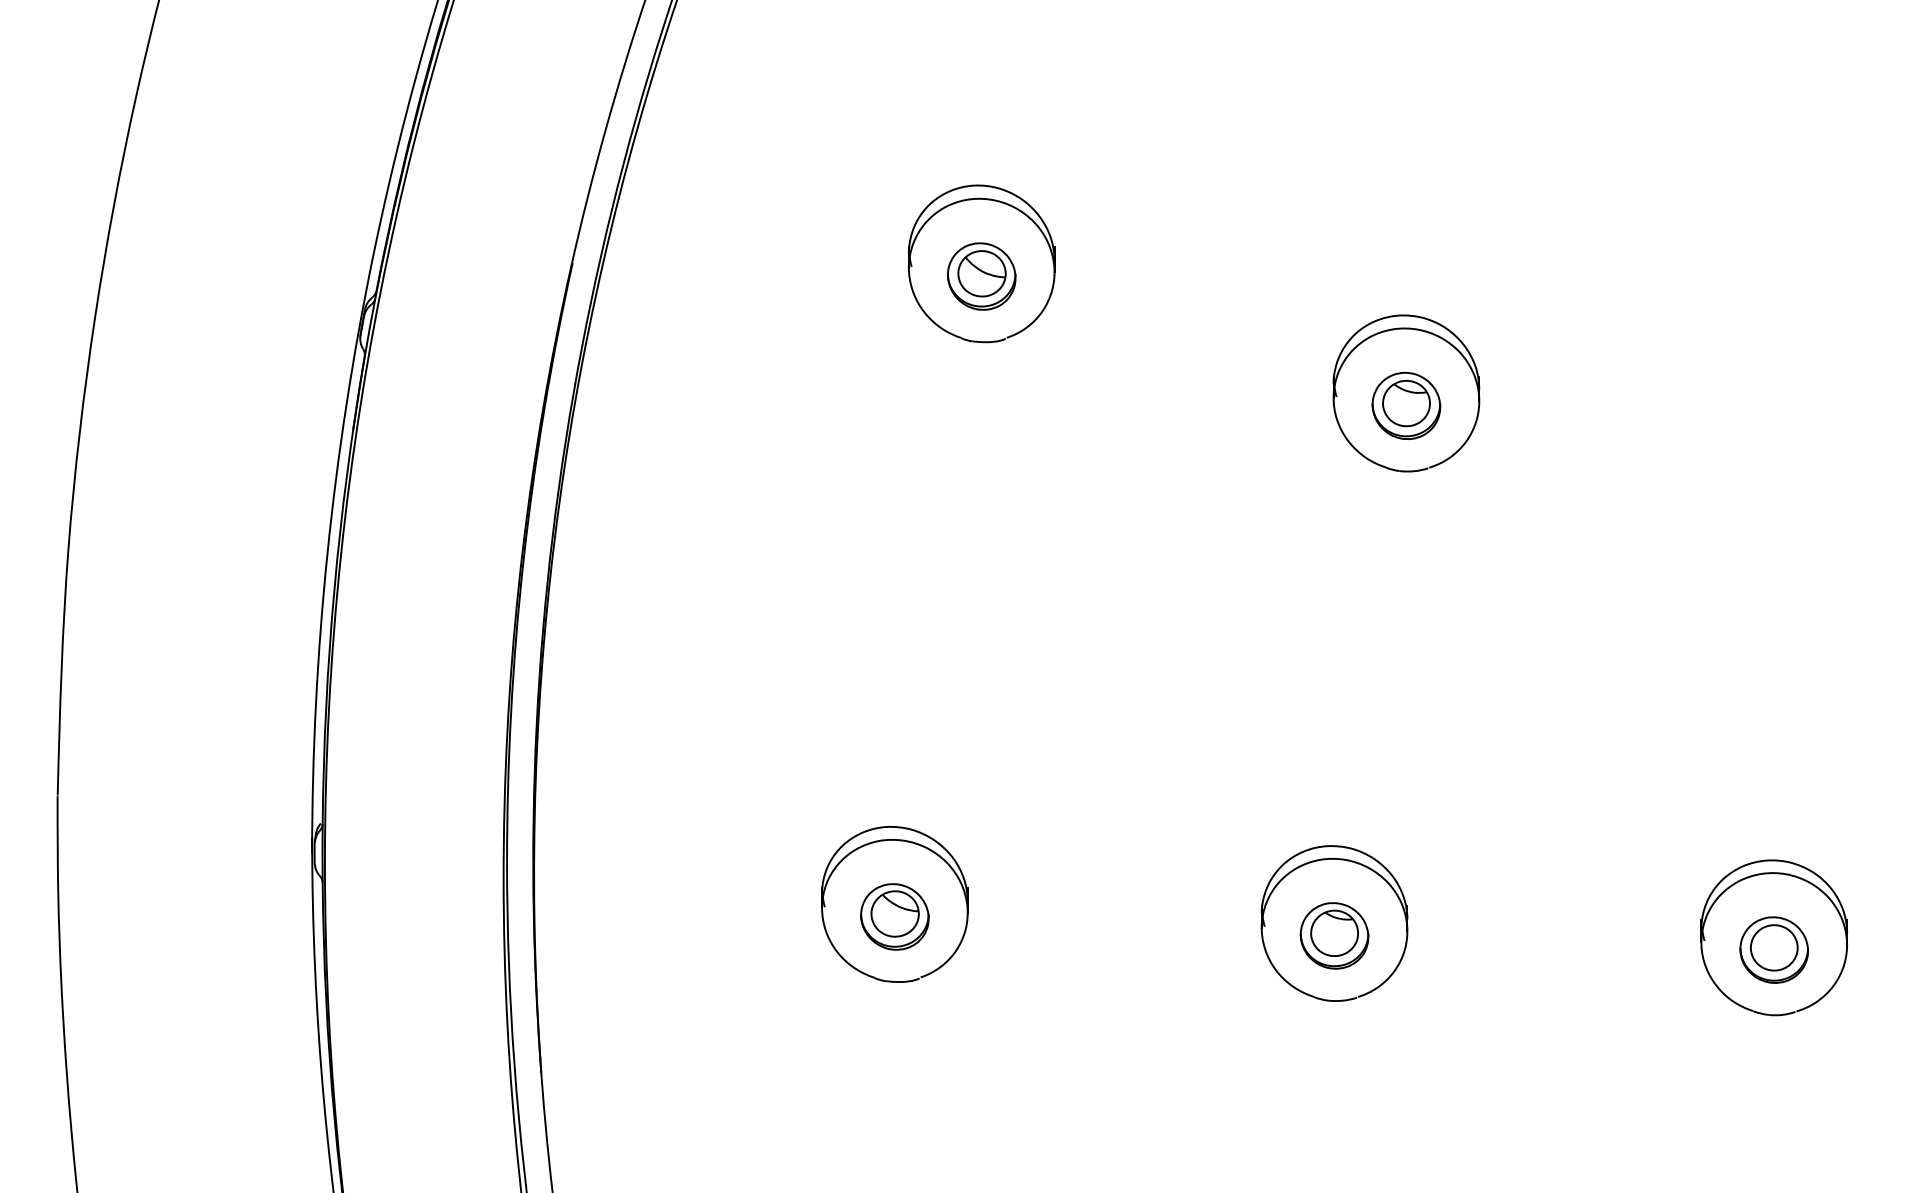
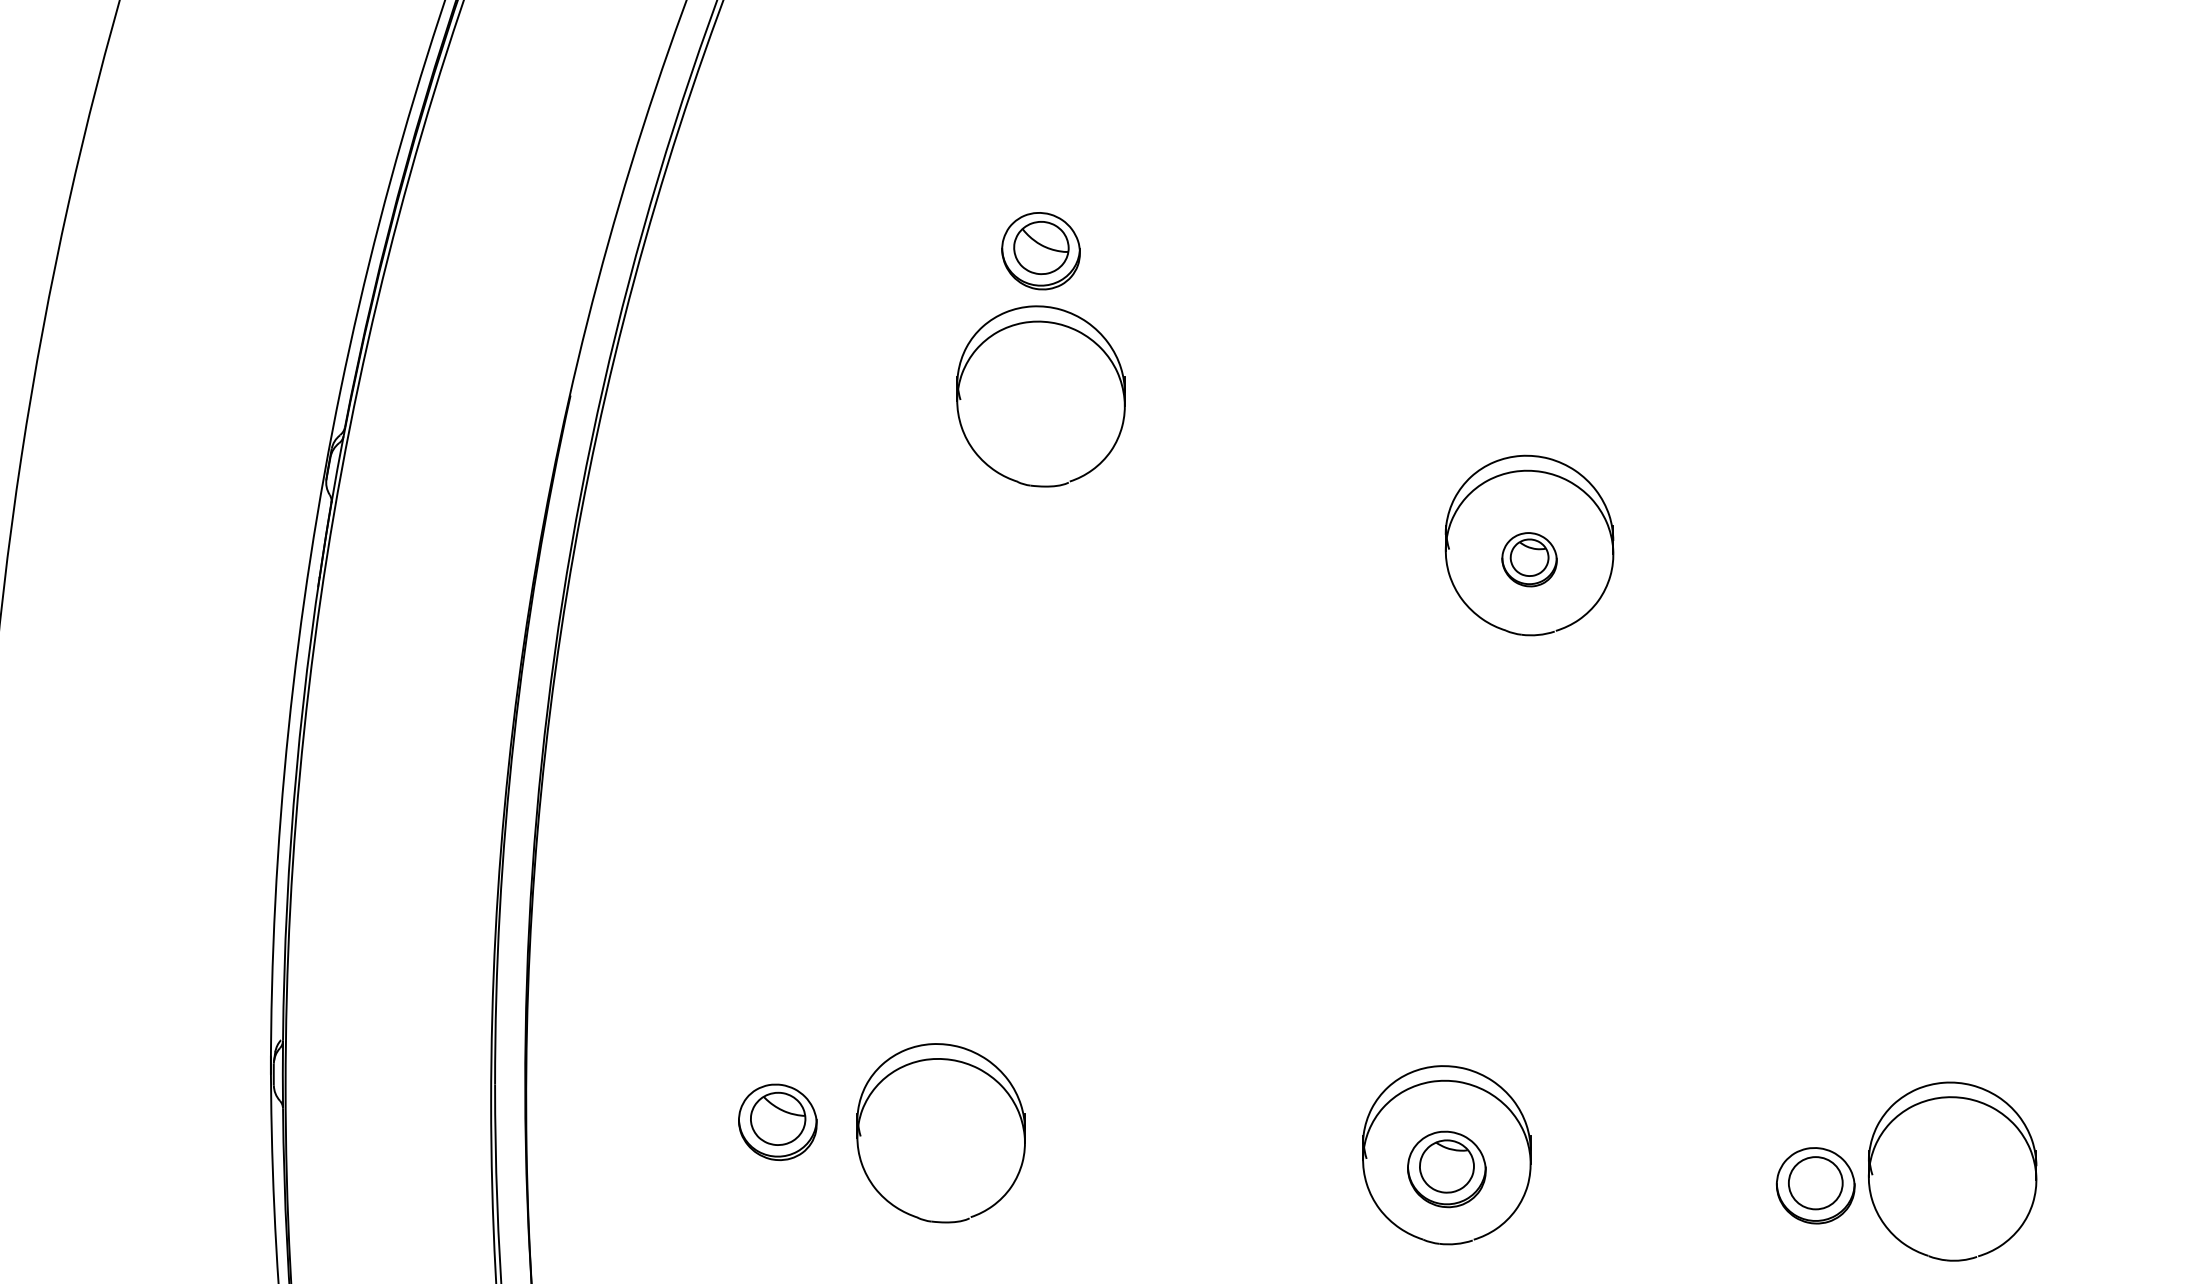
part: (981, 276) -> (1040, 251), moved
part: (1406, 405) -> (1529, 559), size x0.7
part: (894, 916) -> (777, 1121), moved
part: (1773, 949) -> (1814, 1185), moved

